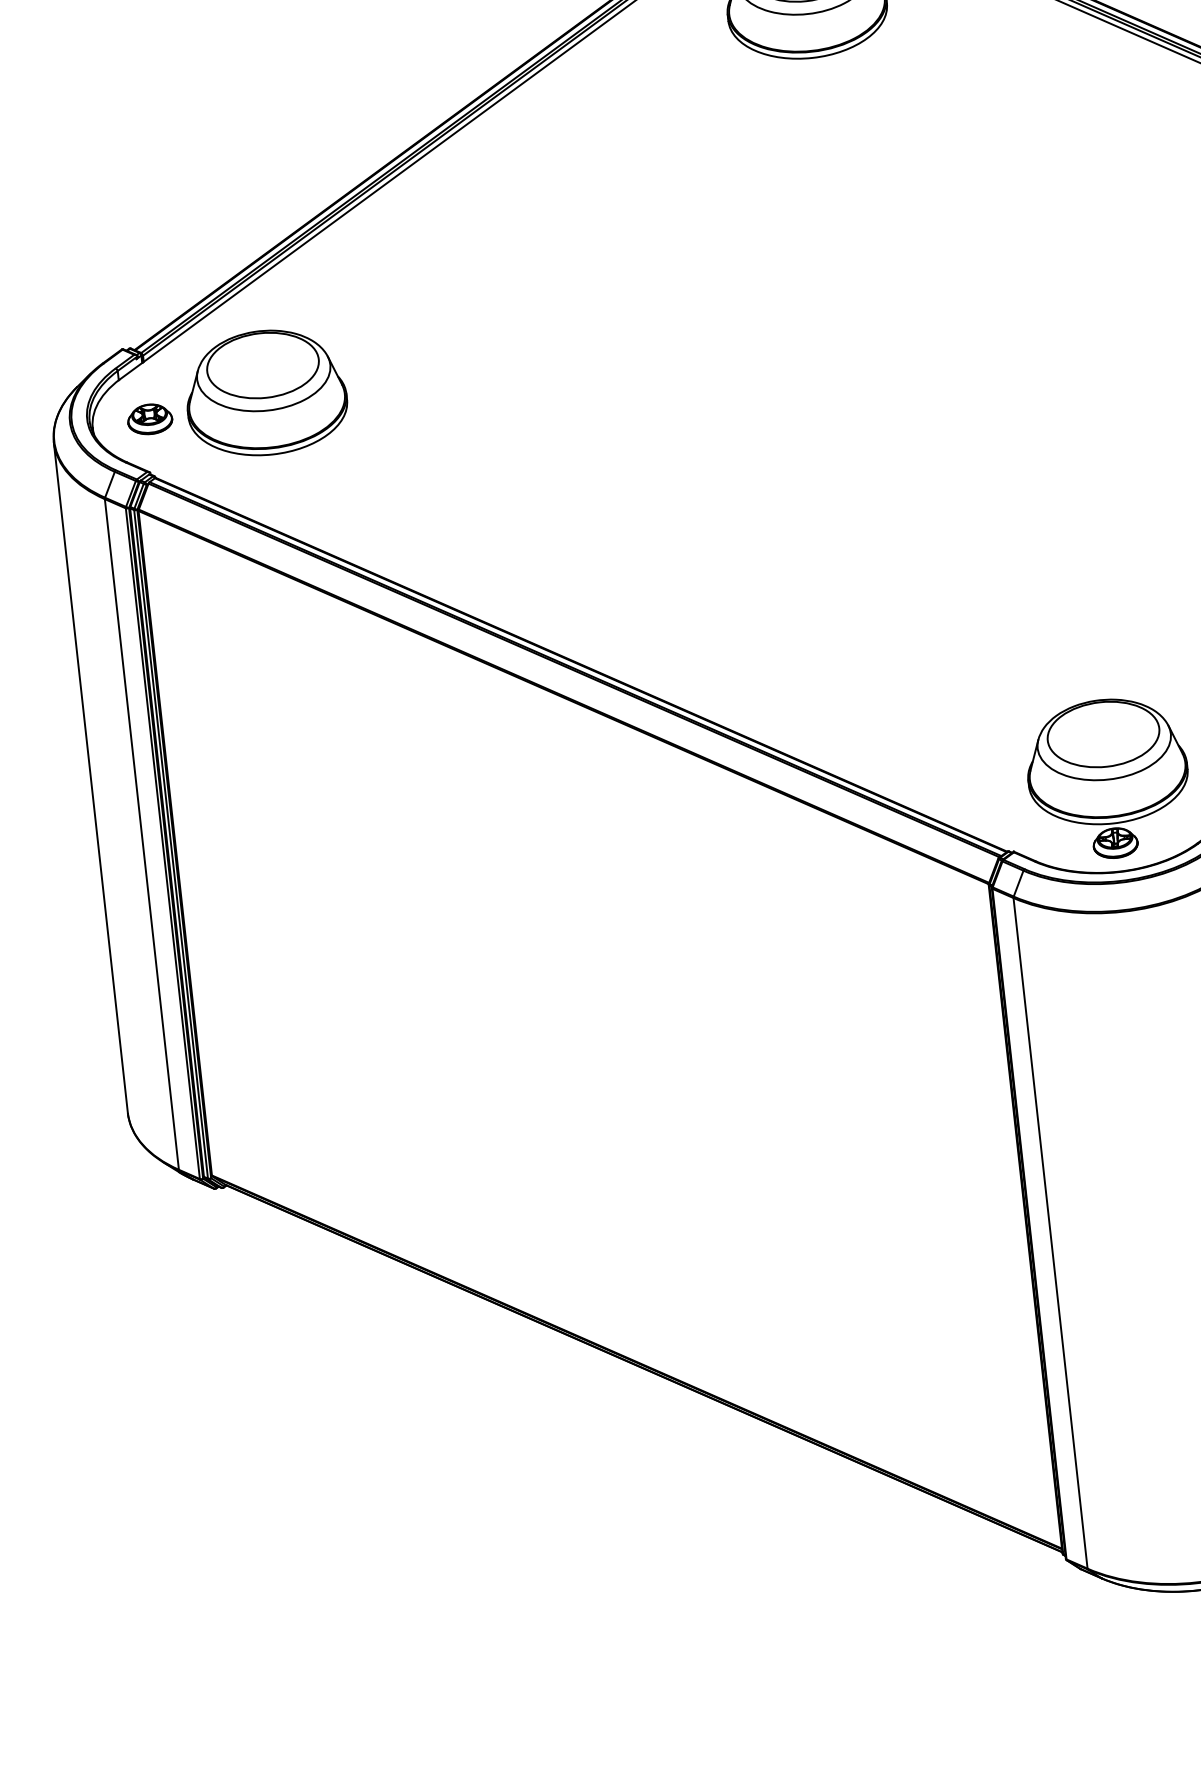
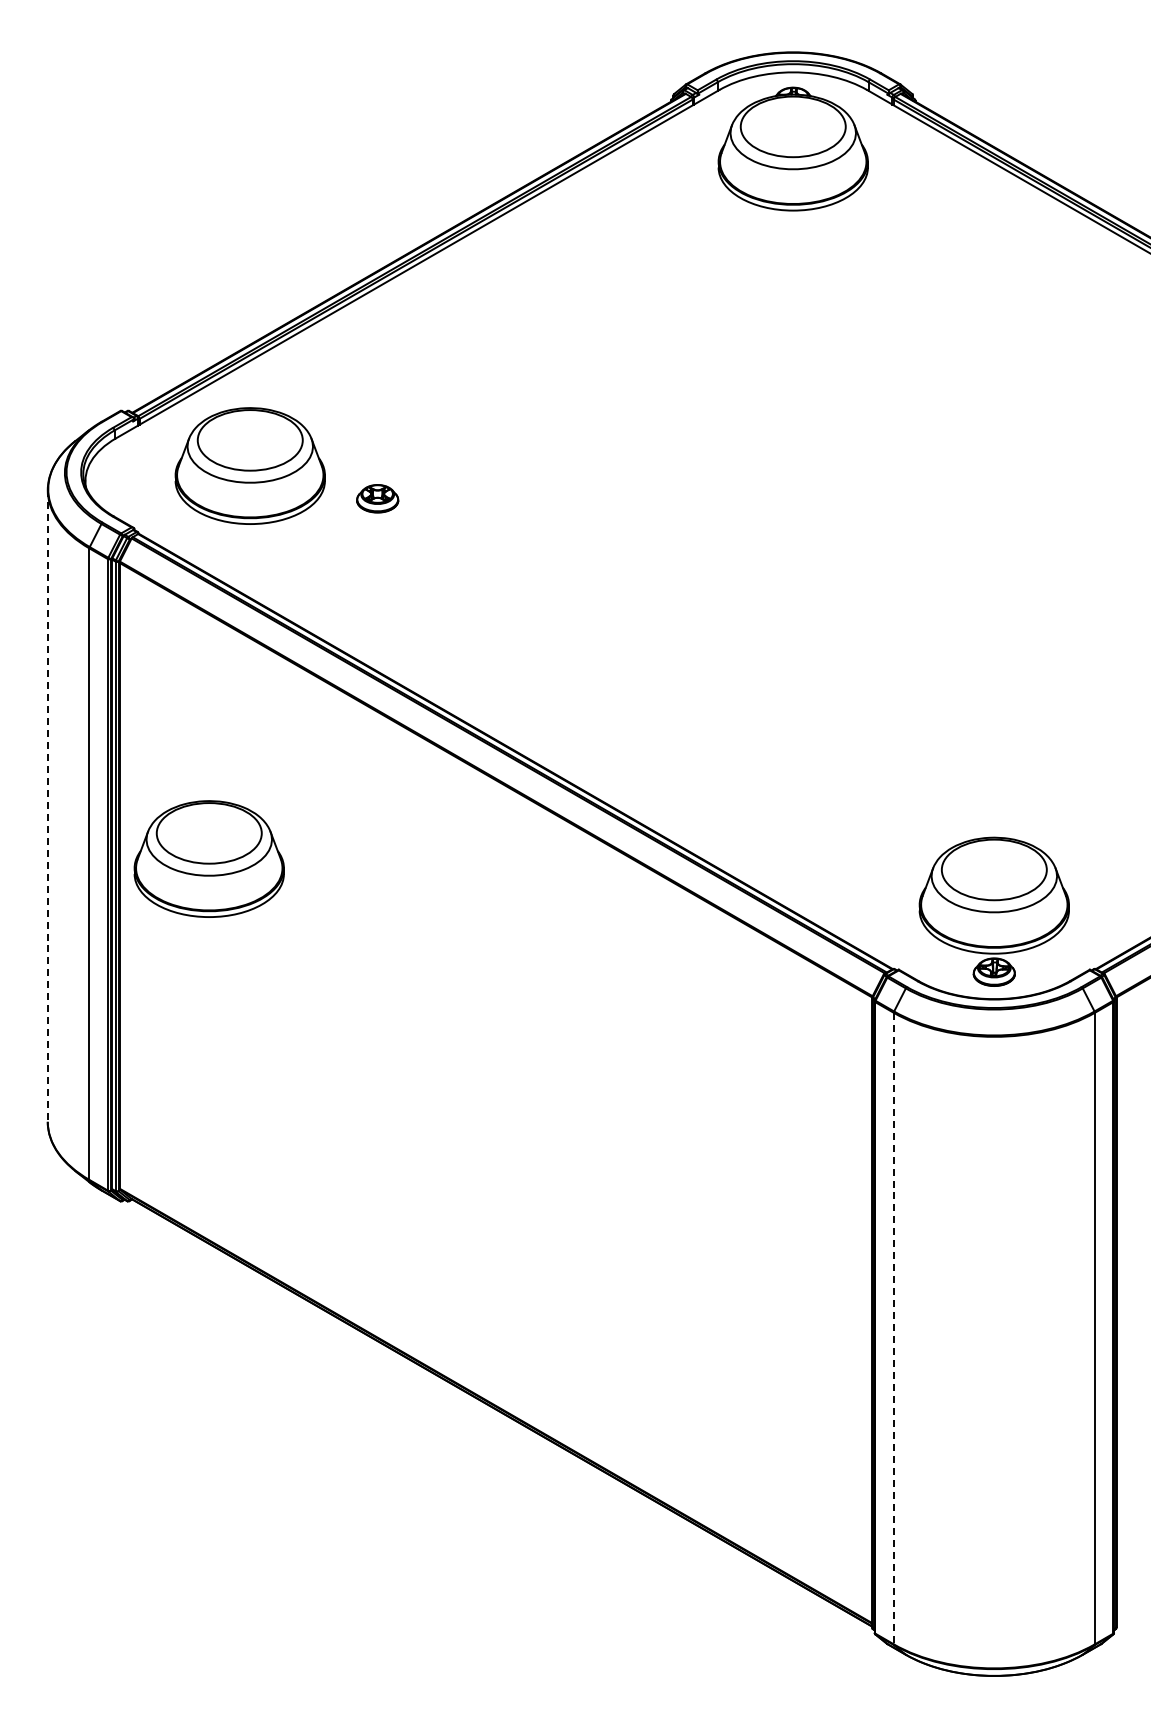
part: (149, 419) -> (377, 498), moved
line: (90, 778) -> (47, 806), solid -> dashed
part: (267, 814) -> (208, 858), added
line: (1050, 1233) -> (893, 1328), solid -> dashed

